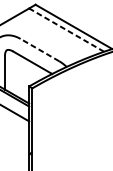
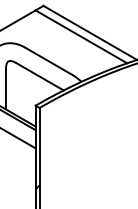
line: (66, 29) -> (81, 36), dashed -> solid
line: (39, 50) -> (48, 61), dashed -> solid

